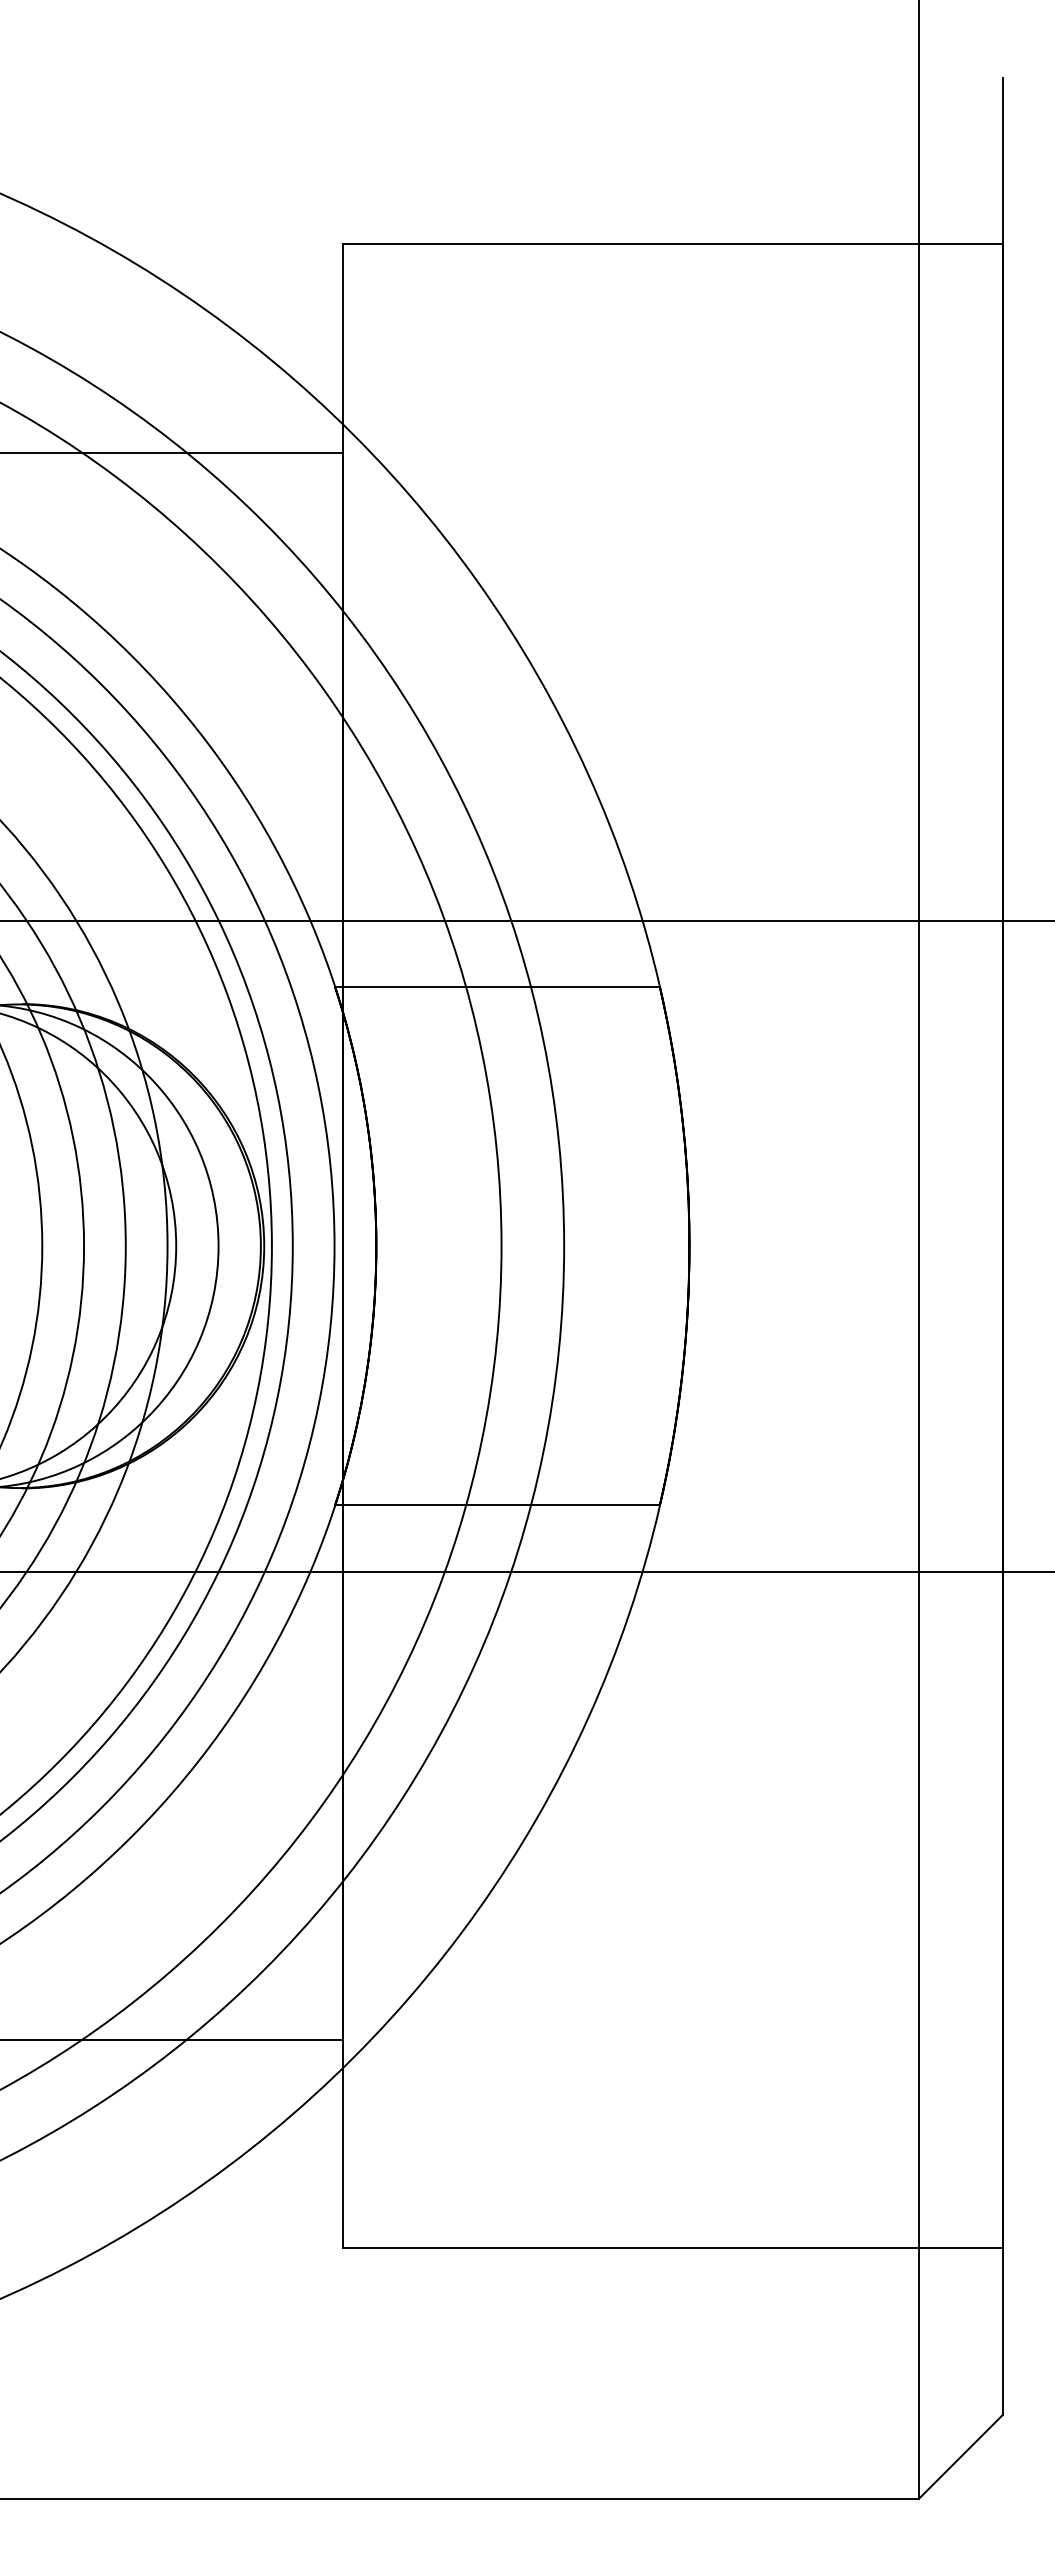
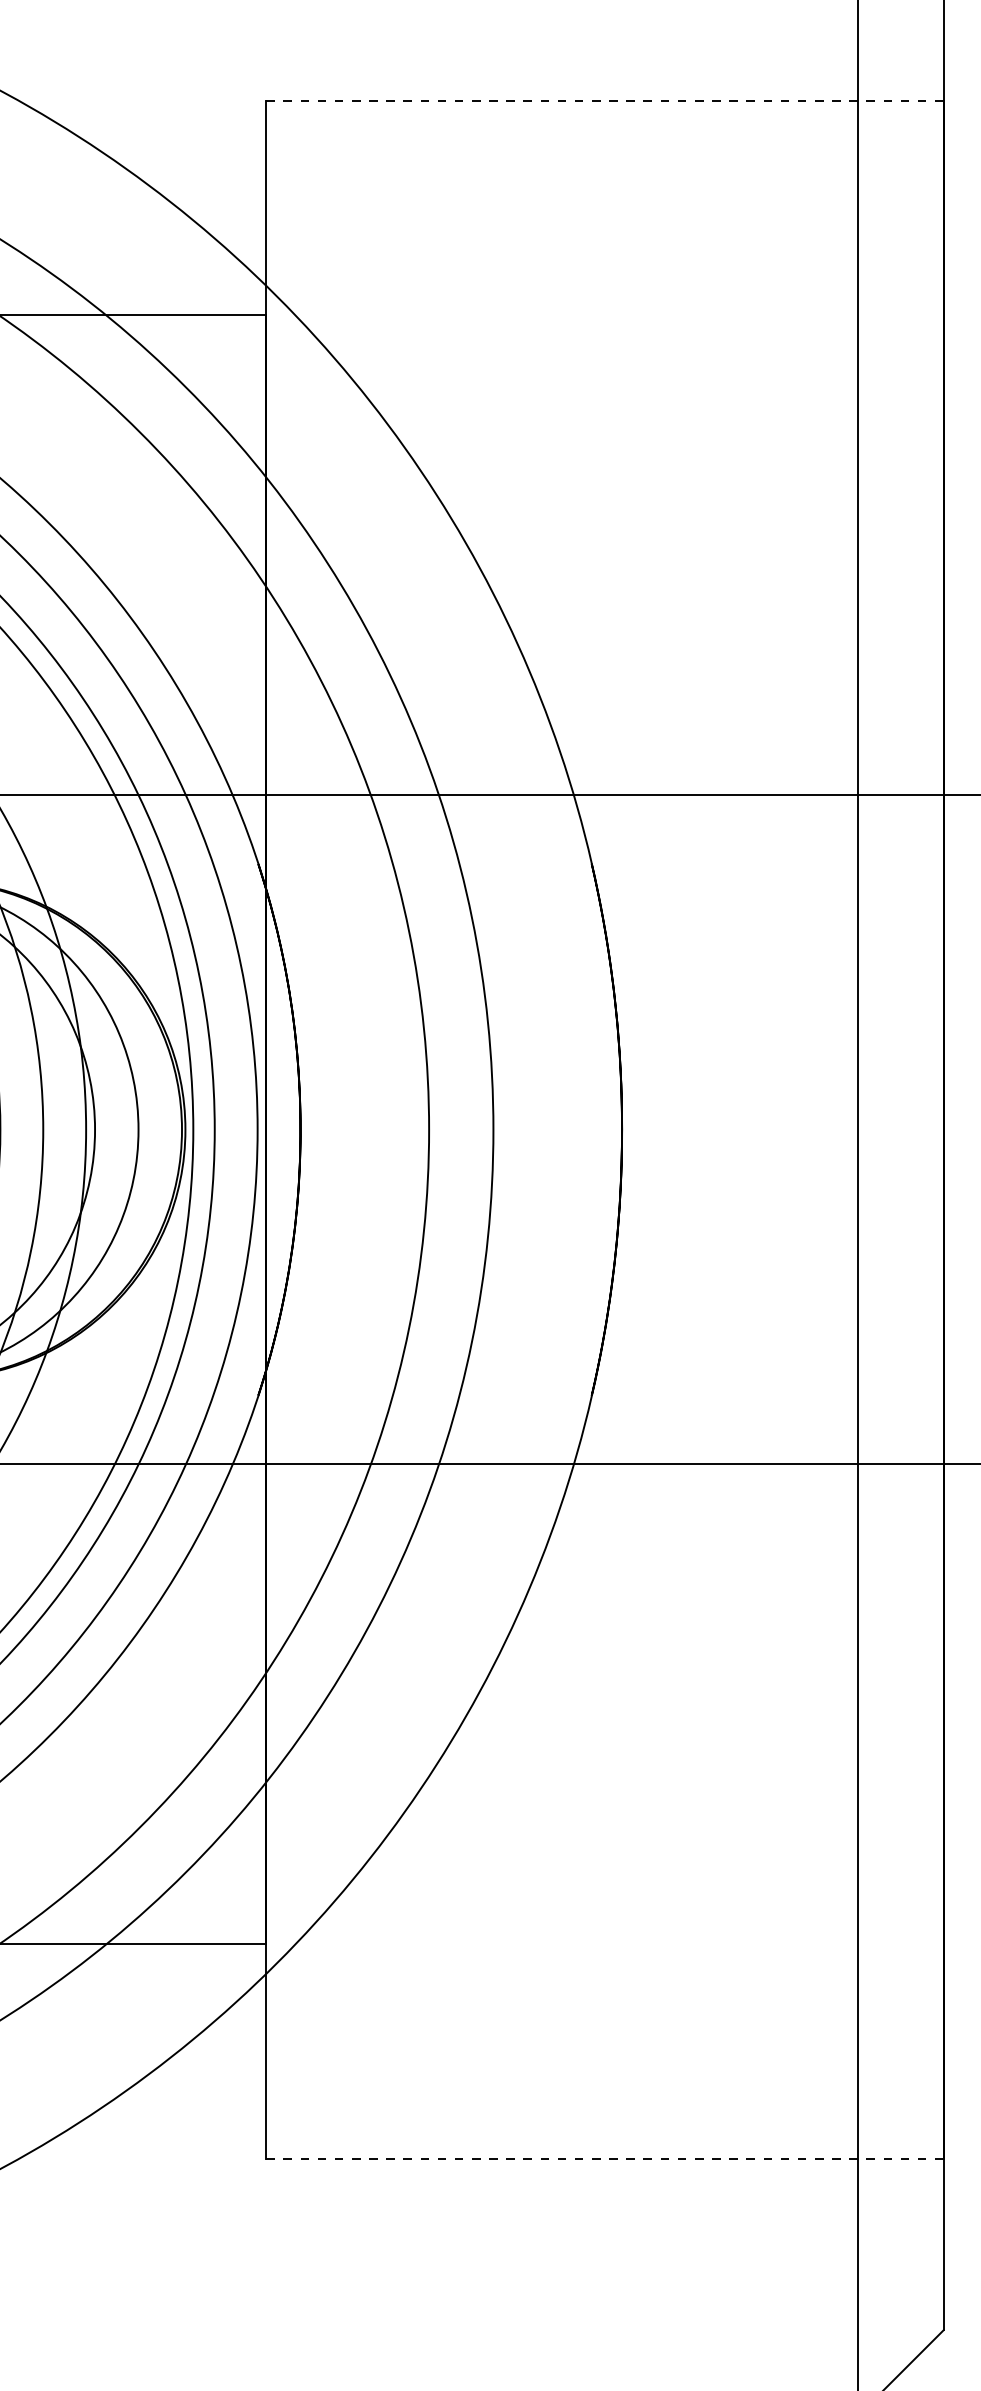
line: (672, 244) -> (604, 101), solid -> dashed
line: (497, 987) -> (424, 864), removed
line: (497, 1505) -> (424, 1396), removed
line: (672, 2248) -> (604, 2159), solid -> dashed

